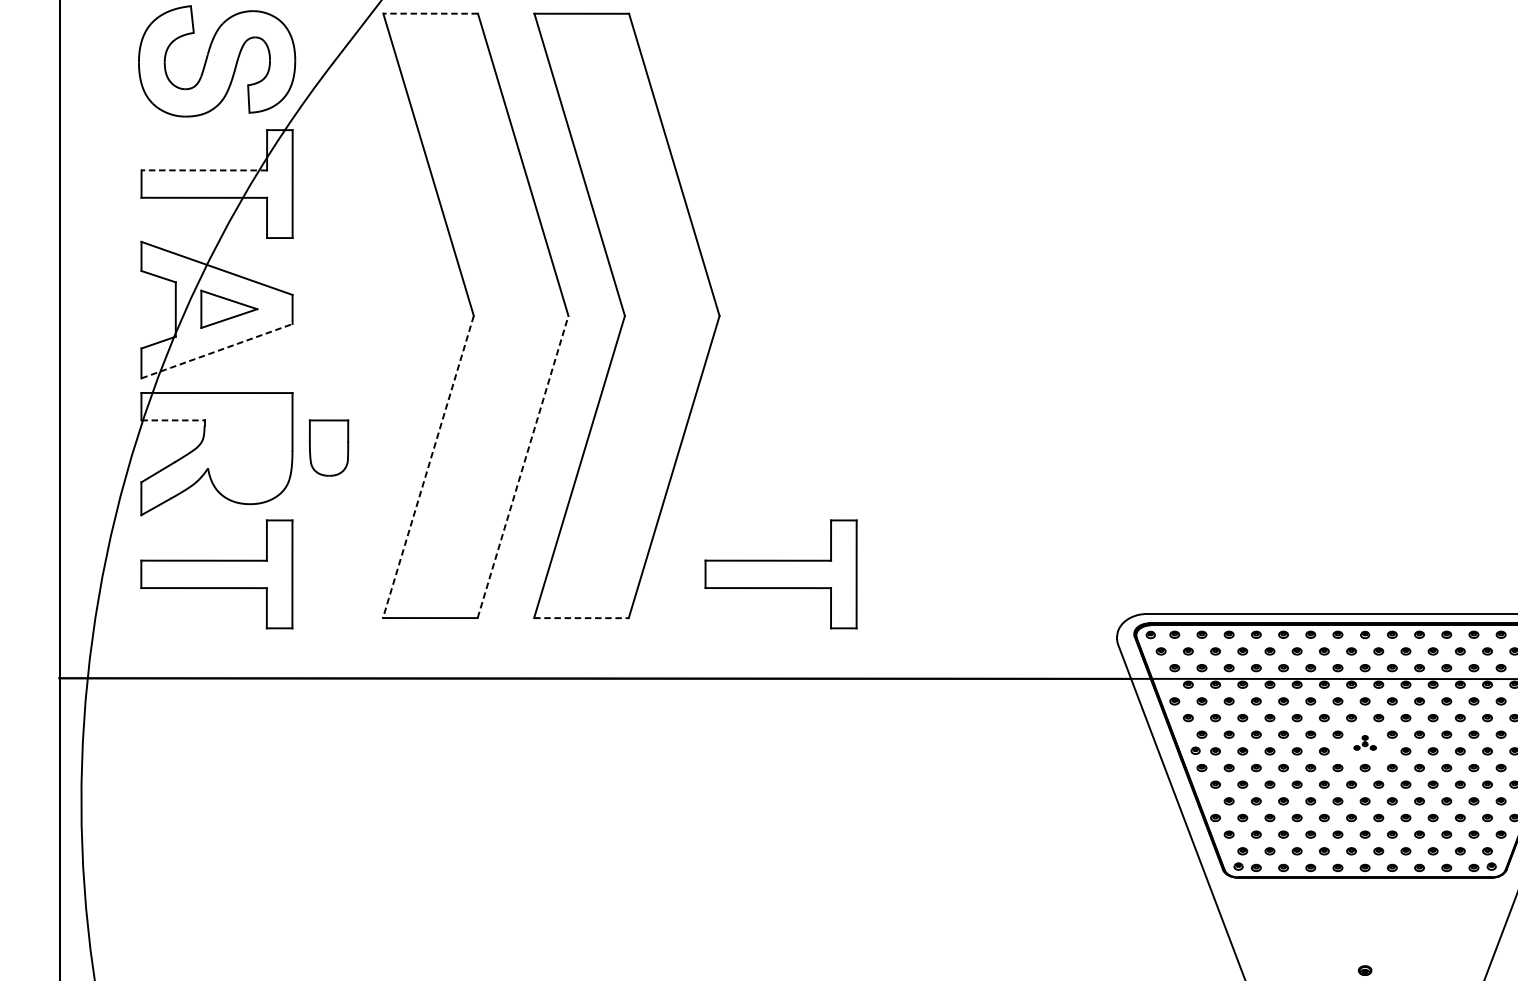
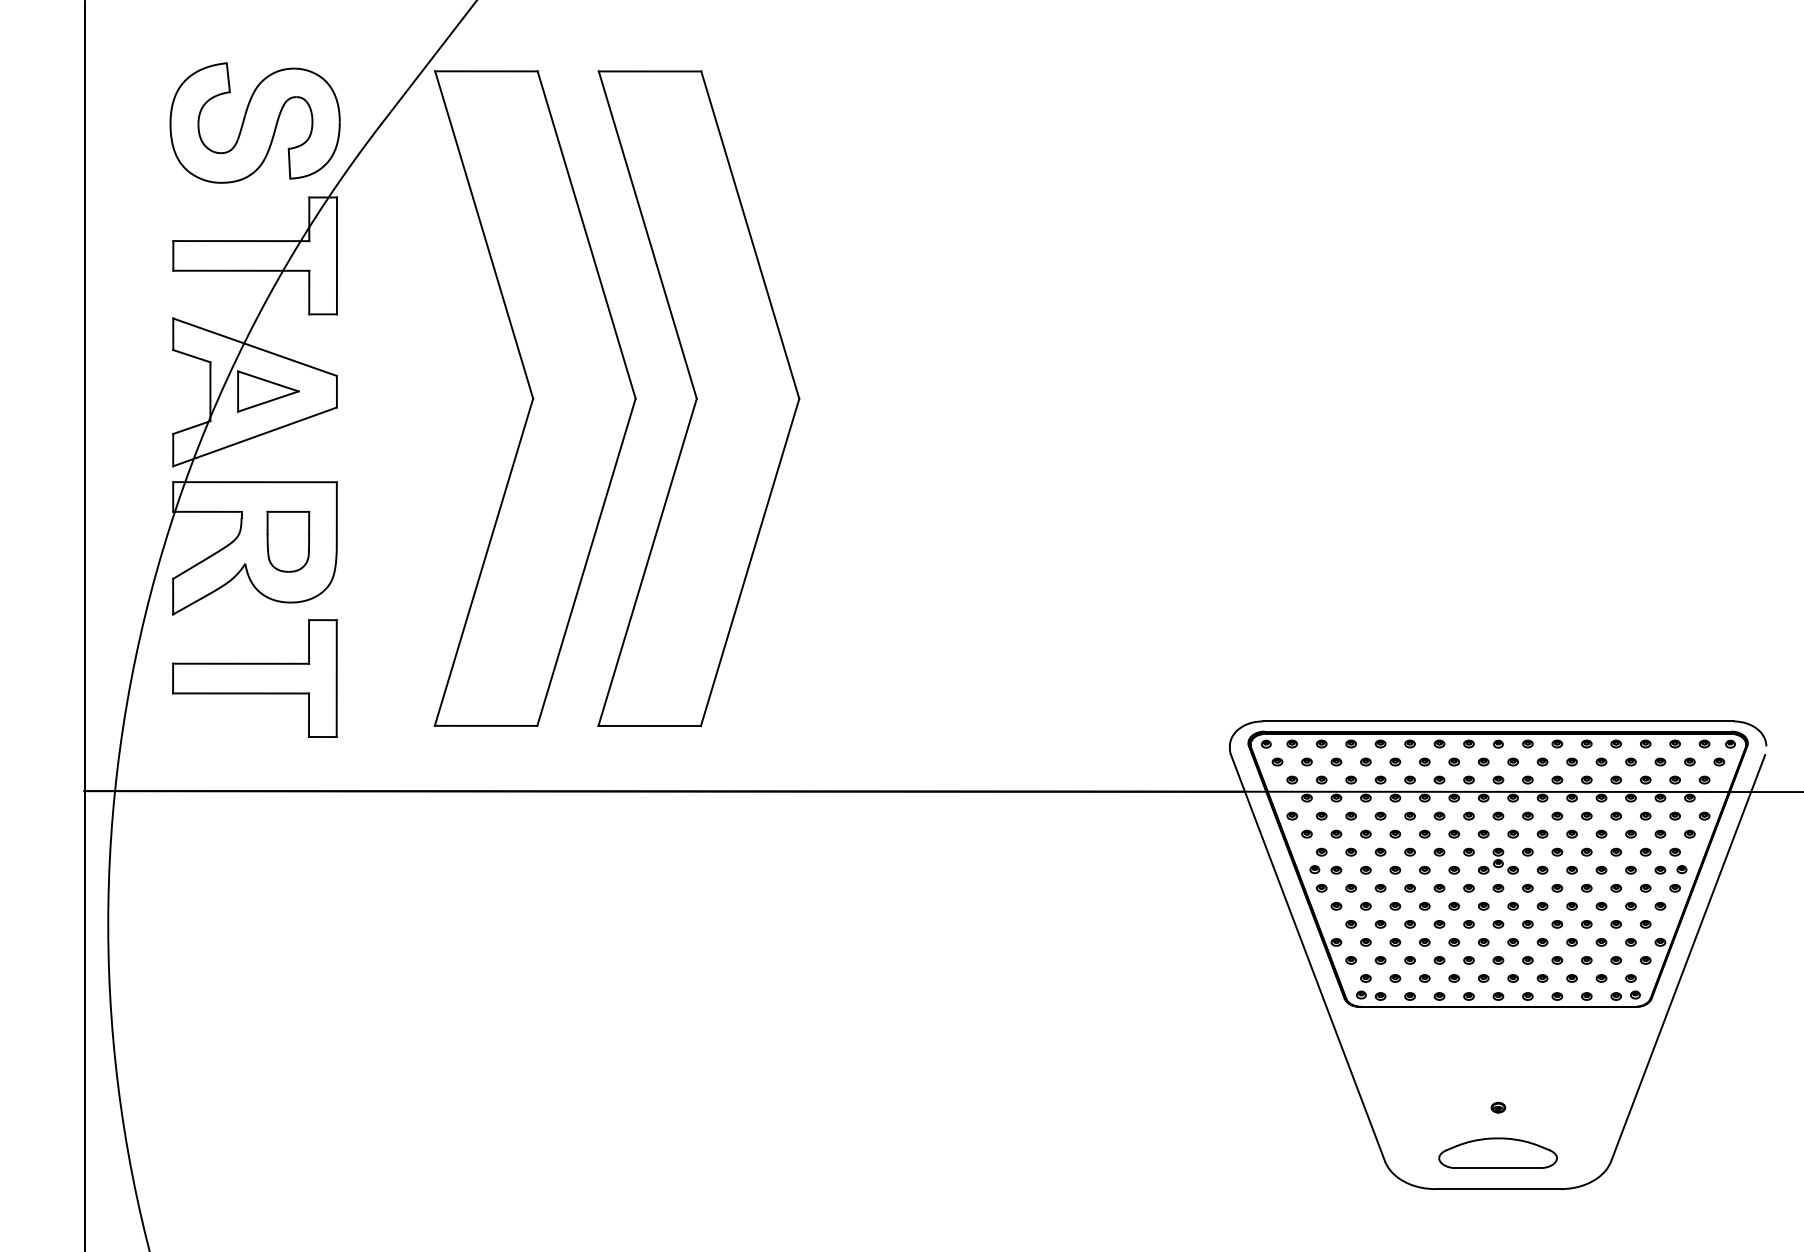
line: (429, 13) -> (485, 71), dashed -> solid
line: (204, 170) -> (241, 241), dashed -> solid
line: (217, 350) -> (255, 436), dashed -> solid
line: (173, 420) -> (207, 511), dashed -> solid
part: (329, 447) -> (288, 541), moved
line: (428, 467) -> (484, 562), dashed -> solid
line: (523, 467) -> (586, 562), dashed -> solid
part: (780, 574) -> (865, 678), removed
line: (582, 617) -> (650, 725), dashed -> solid
part: (1365, 742) -> (1498, 860), size x1.67

